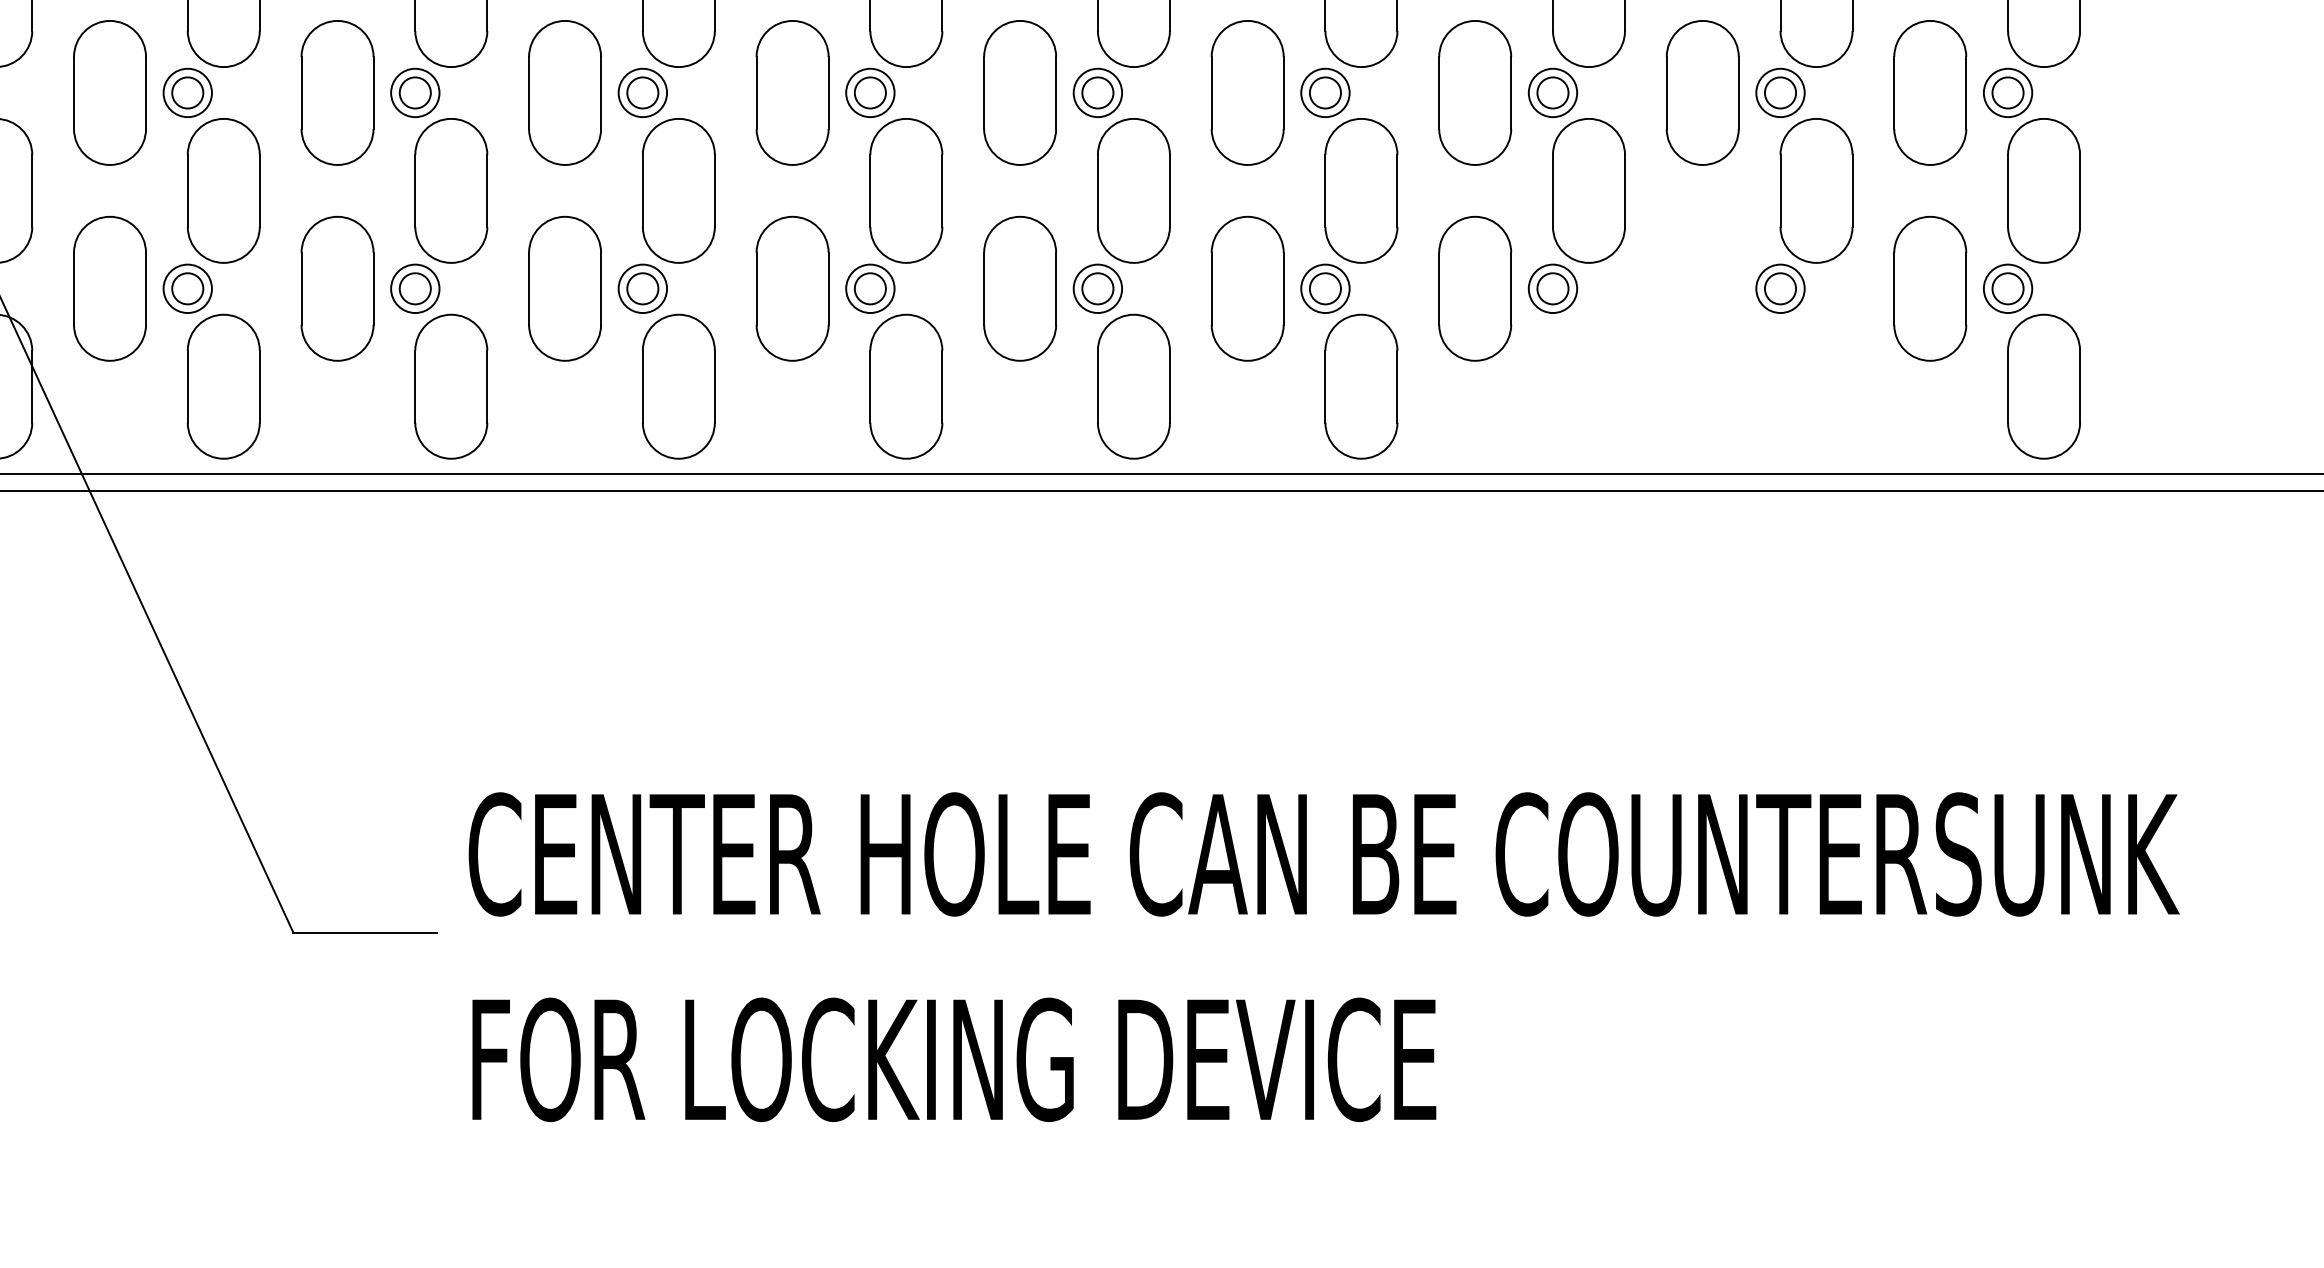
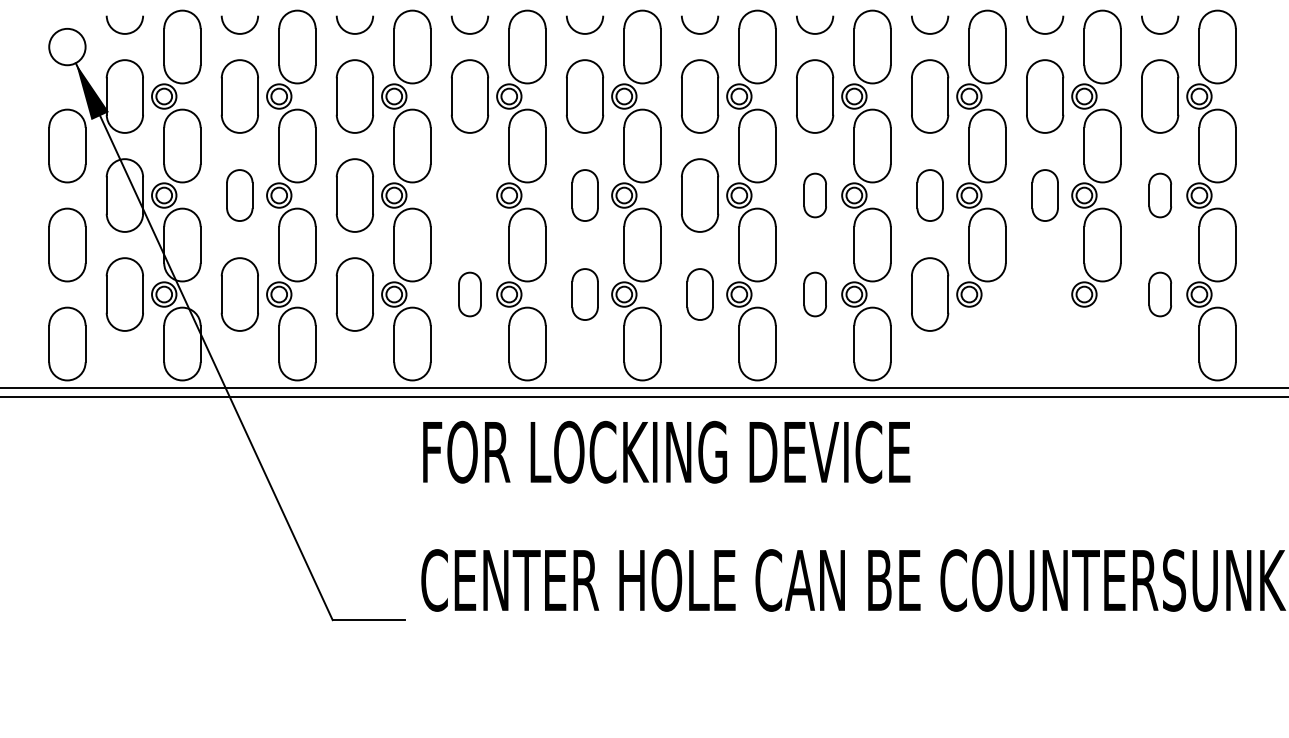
part: (109, 92) -> (239, 195), size x0.7
part: (564, 92) -> (469, 195), removed
part: (793, 92) -> (585, 195), size x0.7
part: (1248, 92) -> (815, 195), size x0.6
part: (1476, 92) -> (930, 195), size x0.7
part: (1703, 92) -> (1045, 195), size x0.7
part: (1931, 92) -> (1160, 195), size x0.6
part: (564, 288) -> (469, 294), size x0.6
part: (793, 288) -> (585, 294), size x0.7
part: (1021, 288) -> (700, 294), size x0.7
part: (1248, 288) -> (815, 294), size x0.6
part: (1931, 288) -> (1160, 294), size x0.6
text: (953, 1060) -> (666, 452), moved

